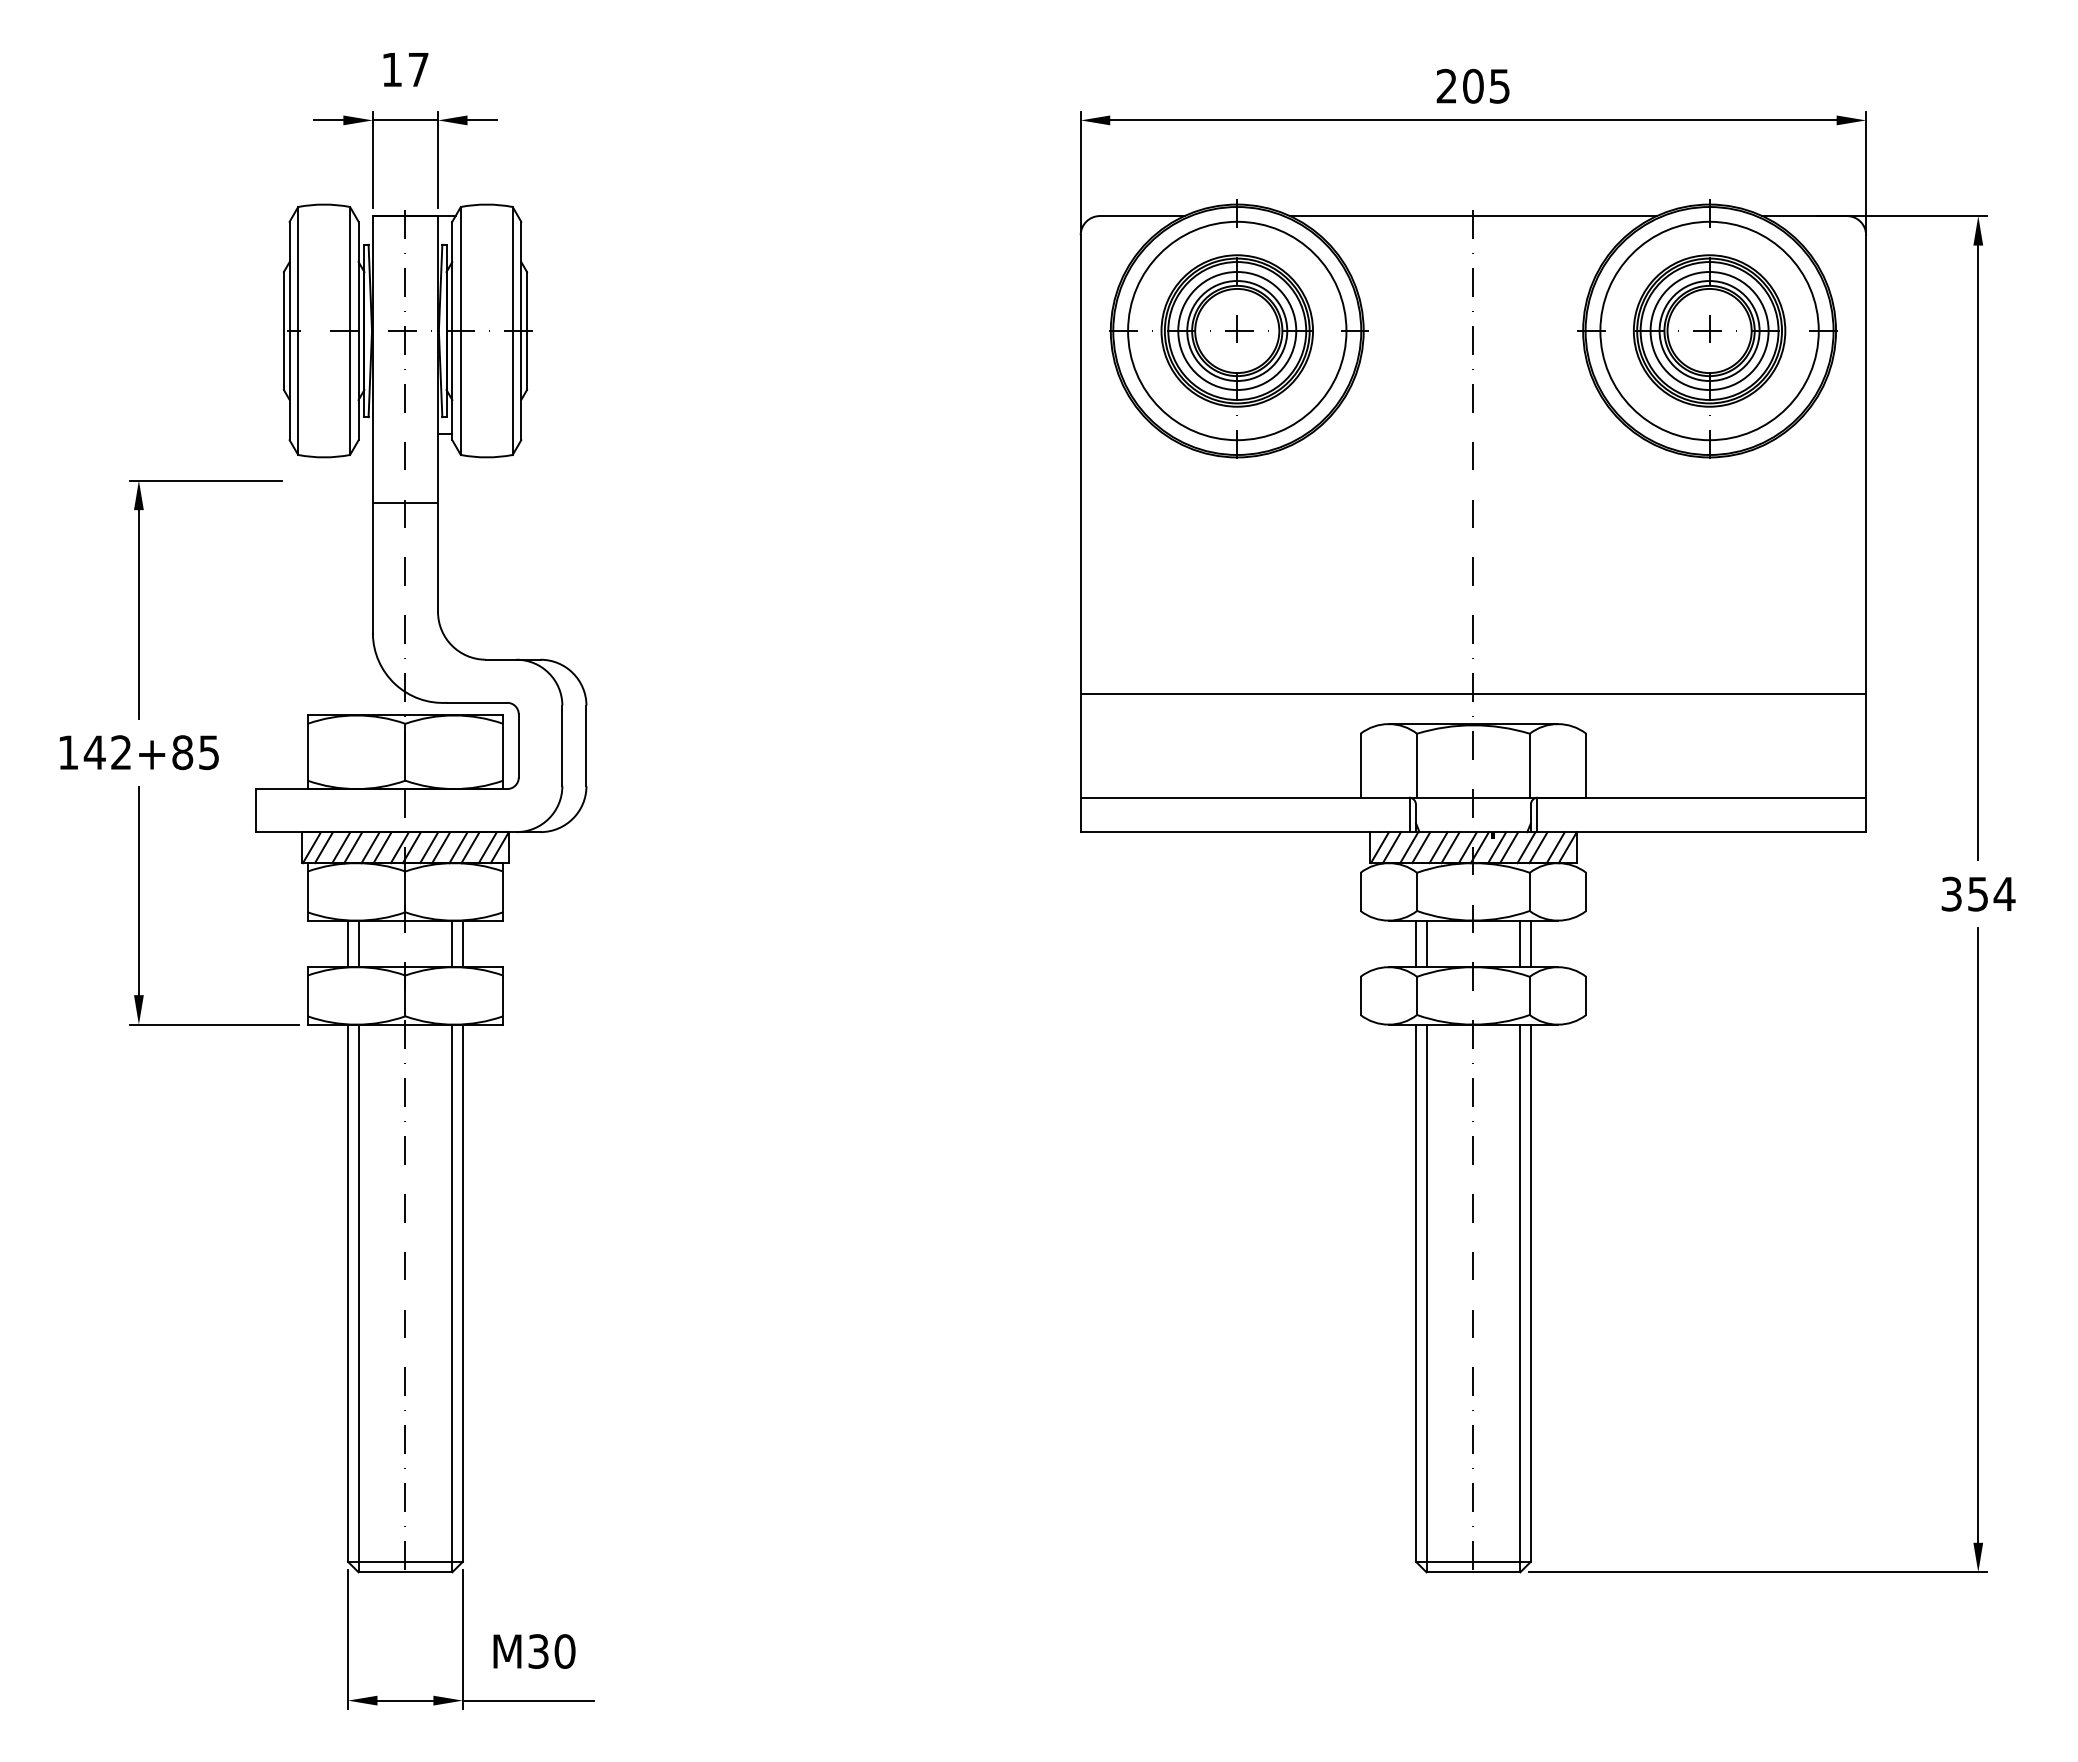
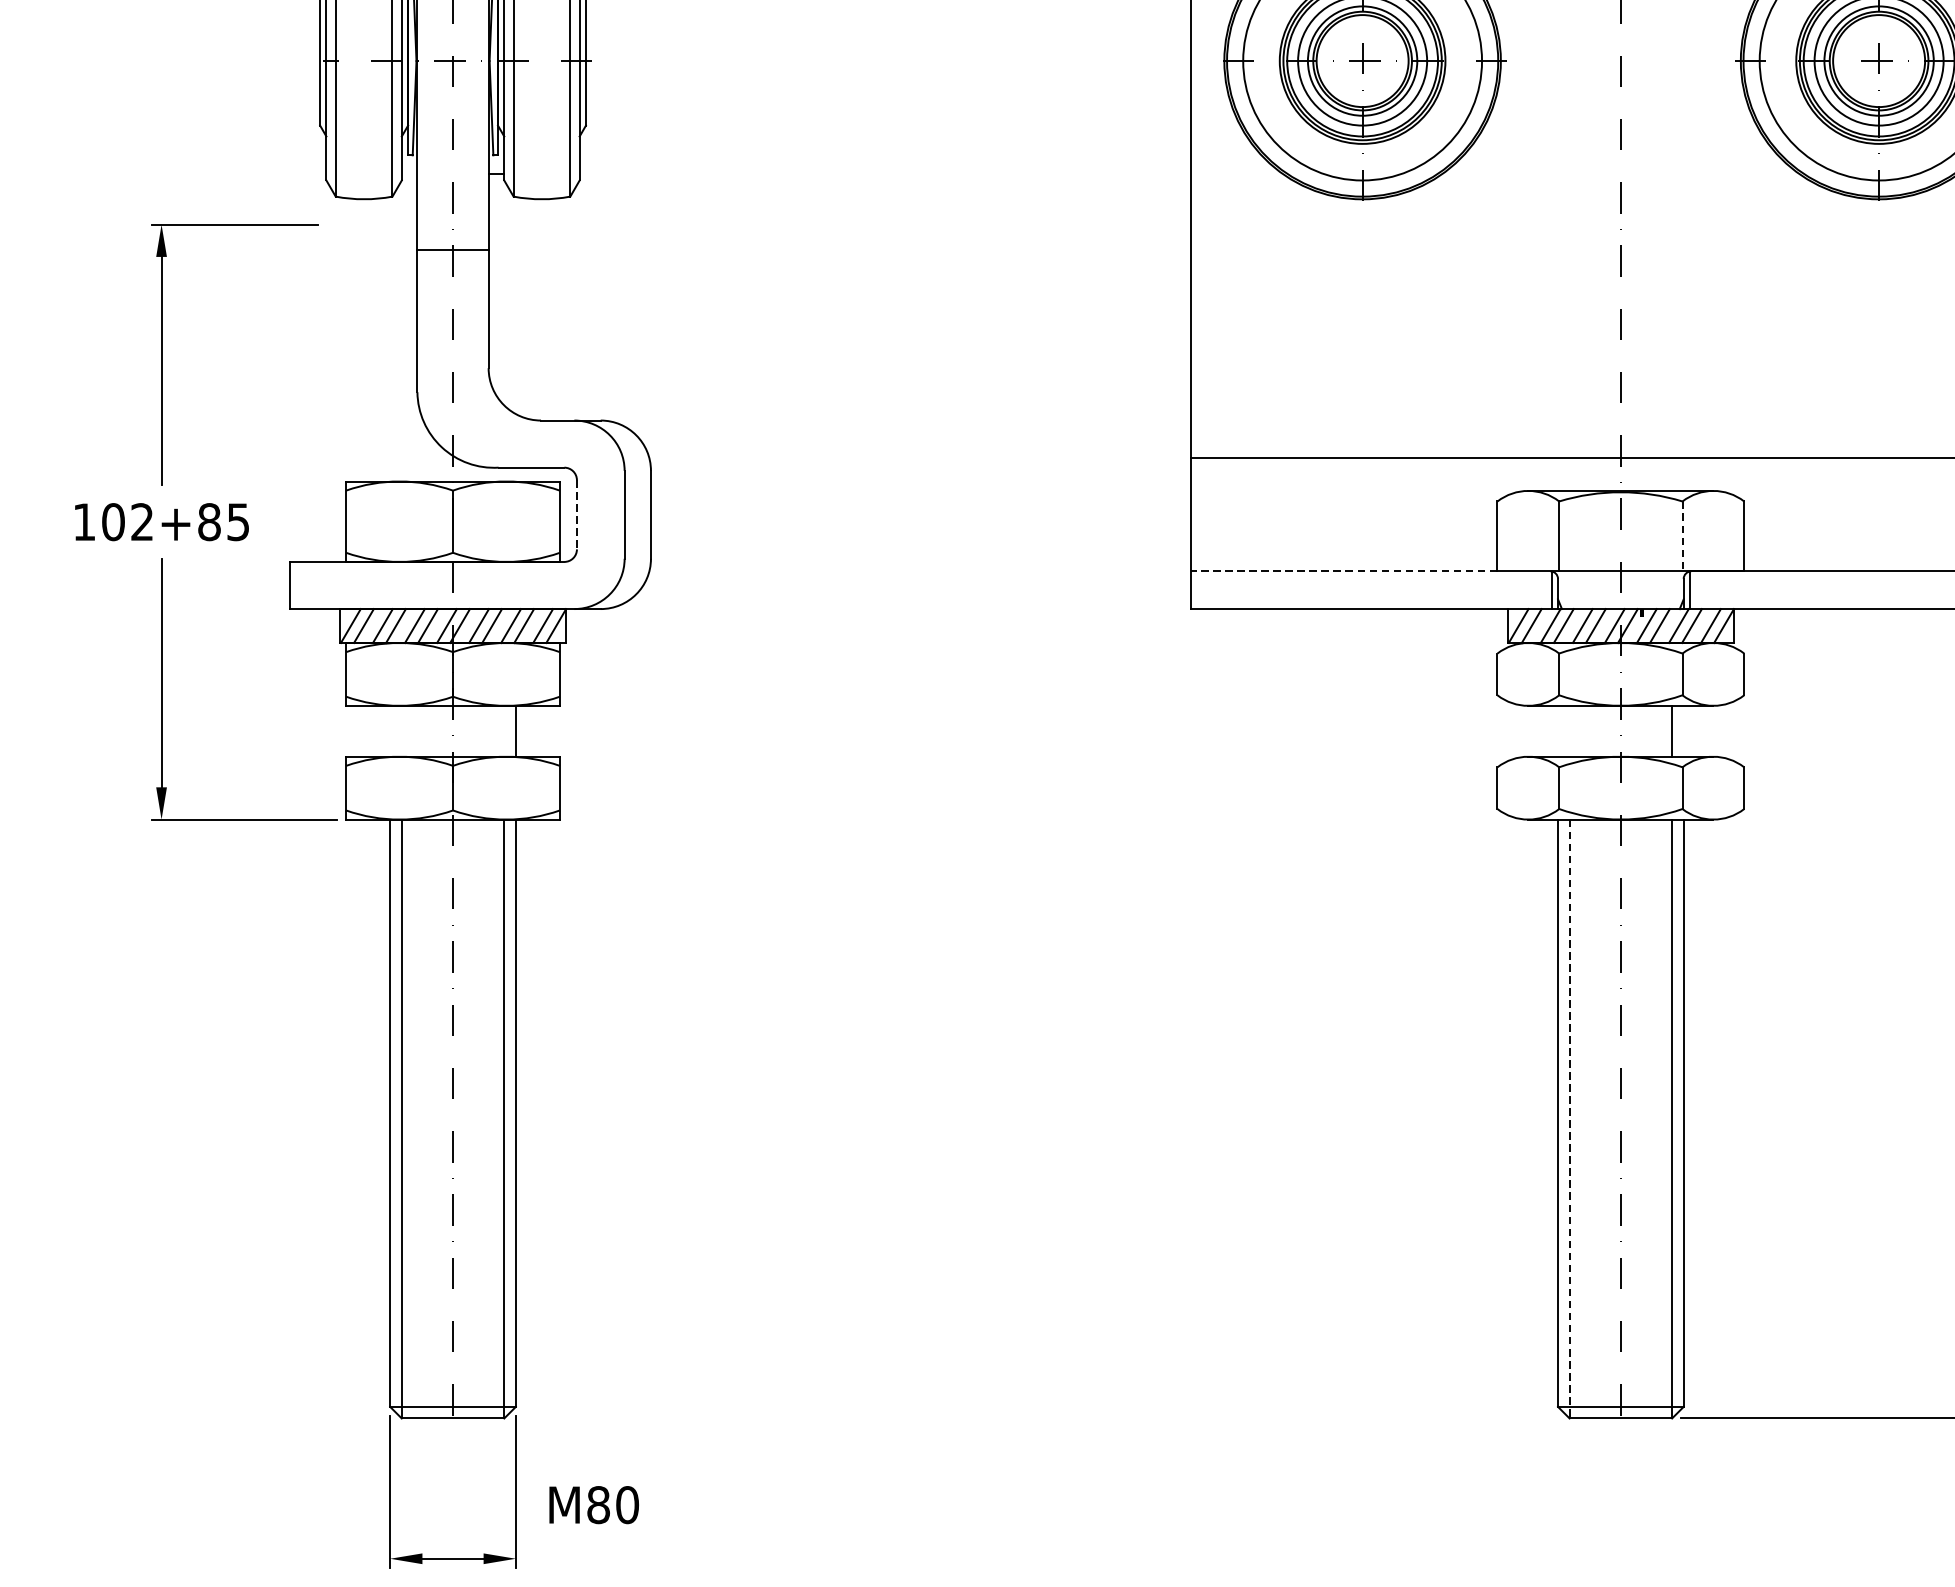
line: (518, 745) -> (576, 514), solid -> dashed
text: (94, 752) -> (113, 521), 142+85 -> 102+85
line: (1529, 765) -> (1682, 536), solid -> dashed
line: (1220, 797) -> (1344, 571), solid -> dashed
line: (347, 943) -> (389, 730), removed
line: (358, 943) -> (401, 730), removed
line: (452, 943) -> (504, 730), removed
line: (1415, 943) -> (1557, 730), removed
line: (1426, 943) -> (1569, 730), removed
line: (1530, 943) -> (1683, 730), removed
line: (1426, 1298) -> (1569, 1119), solid -> dashed
text: (538, 1651) -> (598, 1505), M30 -> M80
line: (528, 1700) -> (587, 1558), removed

